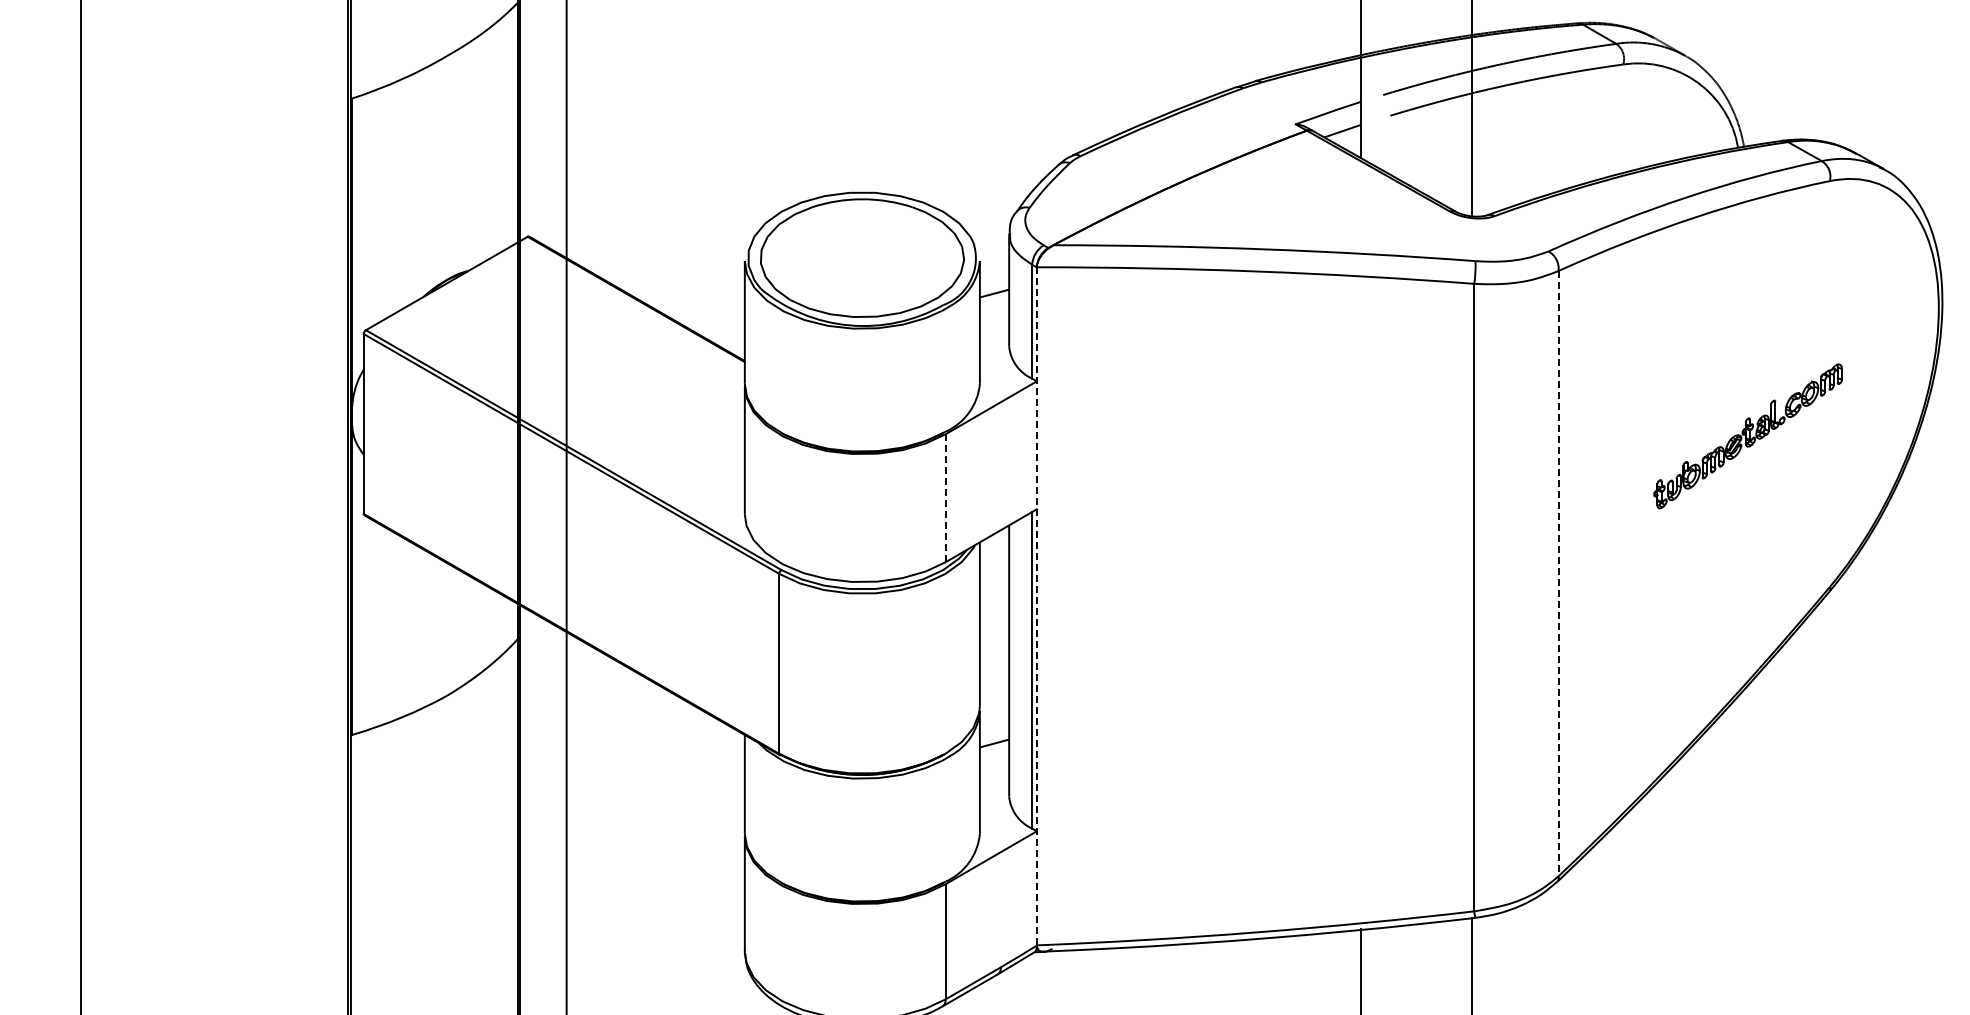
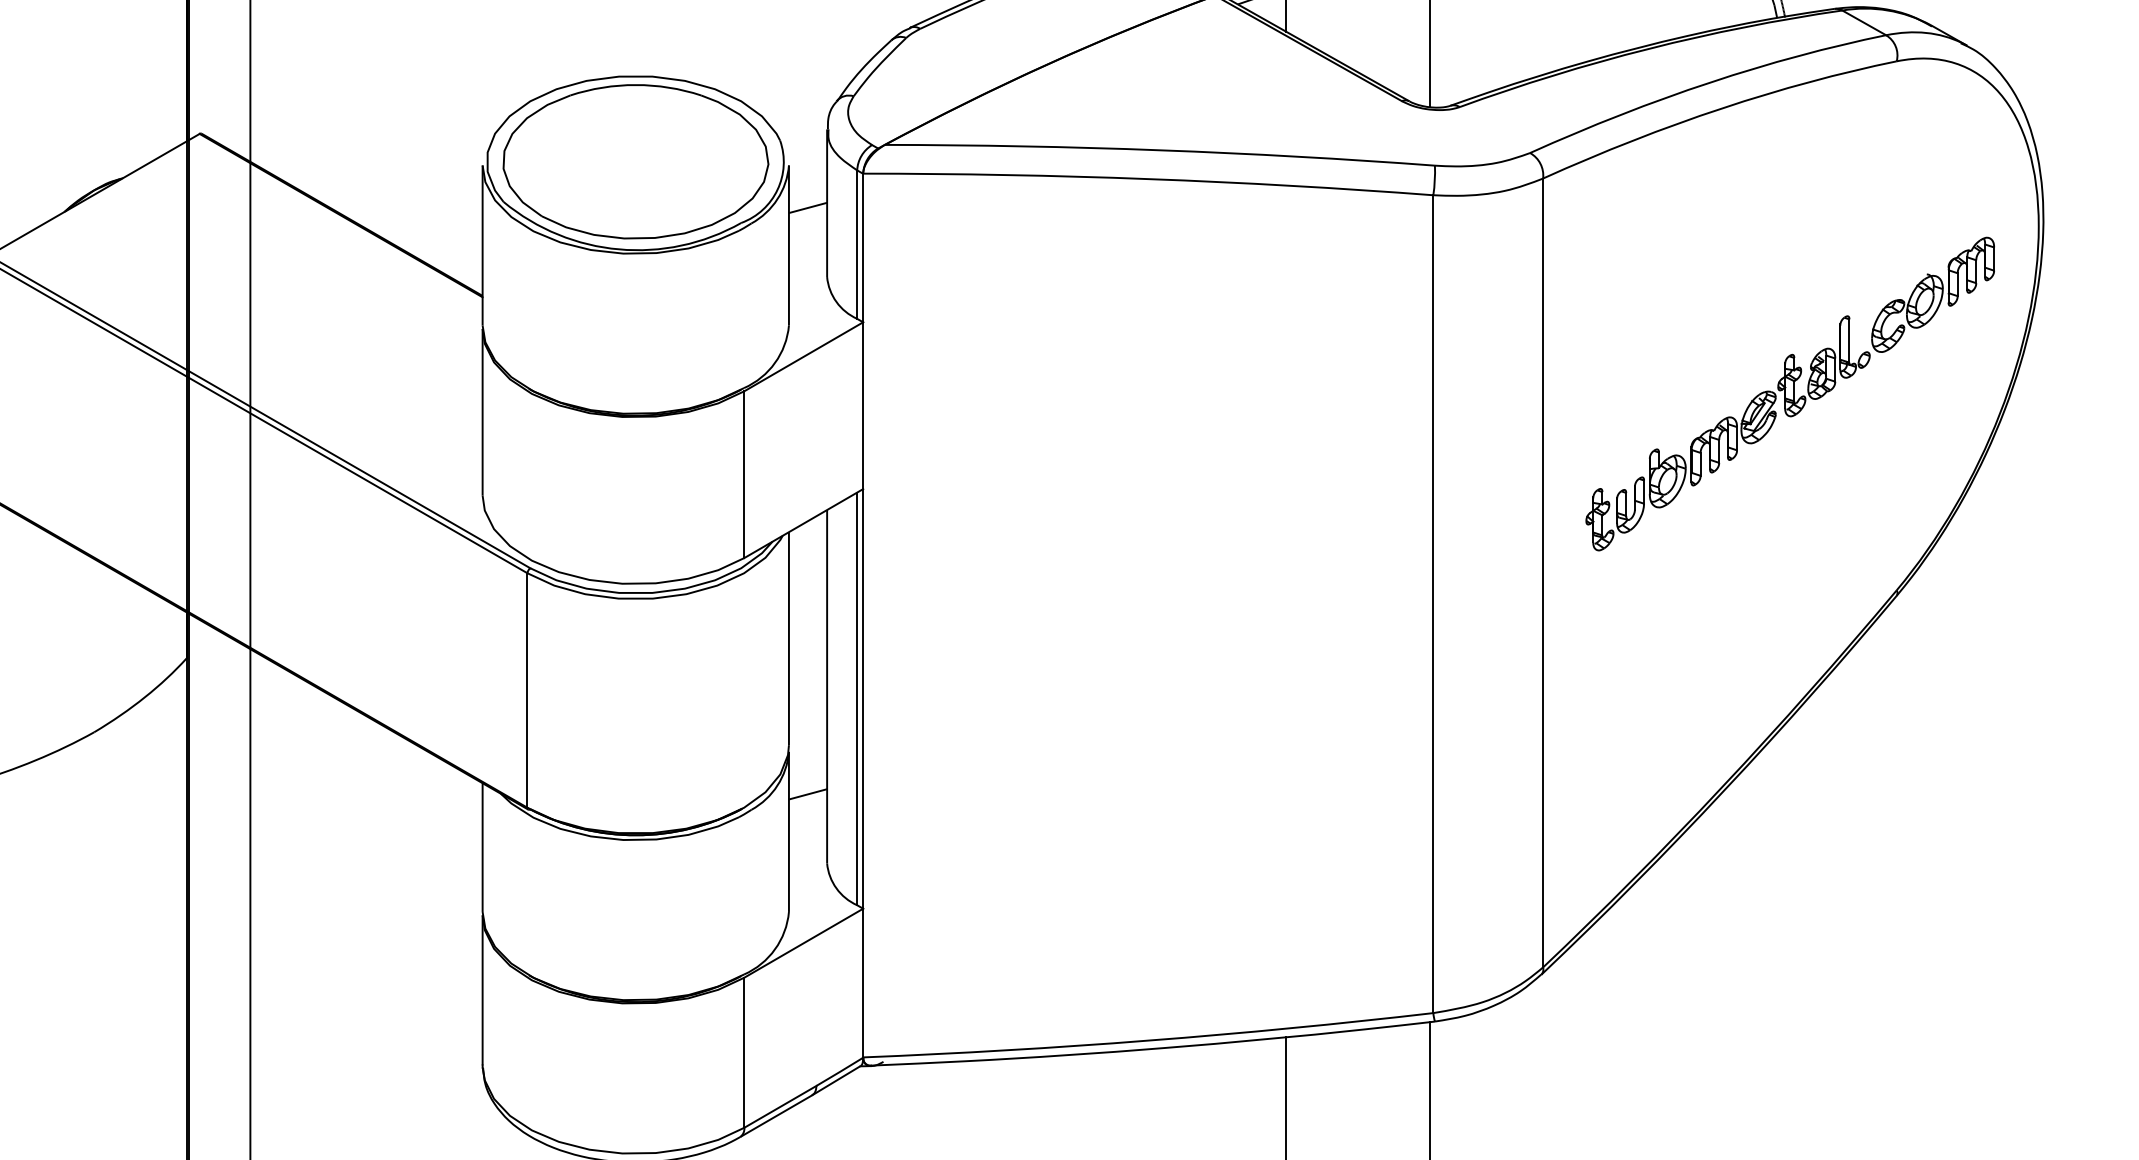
part: (1747, 436) -> (1789, 394), size x1.67
line: (945, 498) -> (744, 475), dashed -> solid
line: (1558, 573) -> (1543, 572), dashed -> solid
line: (1036, 606) -> (862, 615), dashed -> solid

